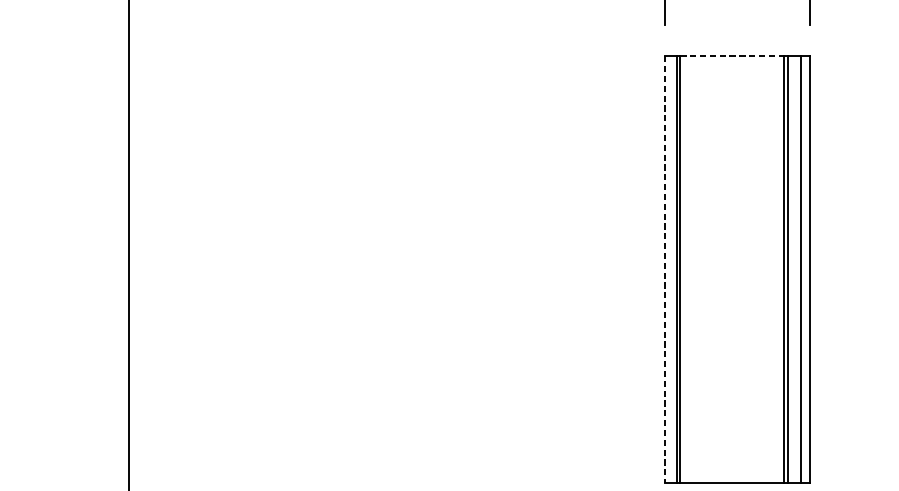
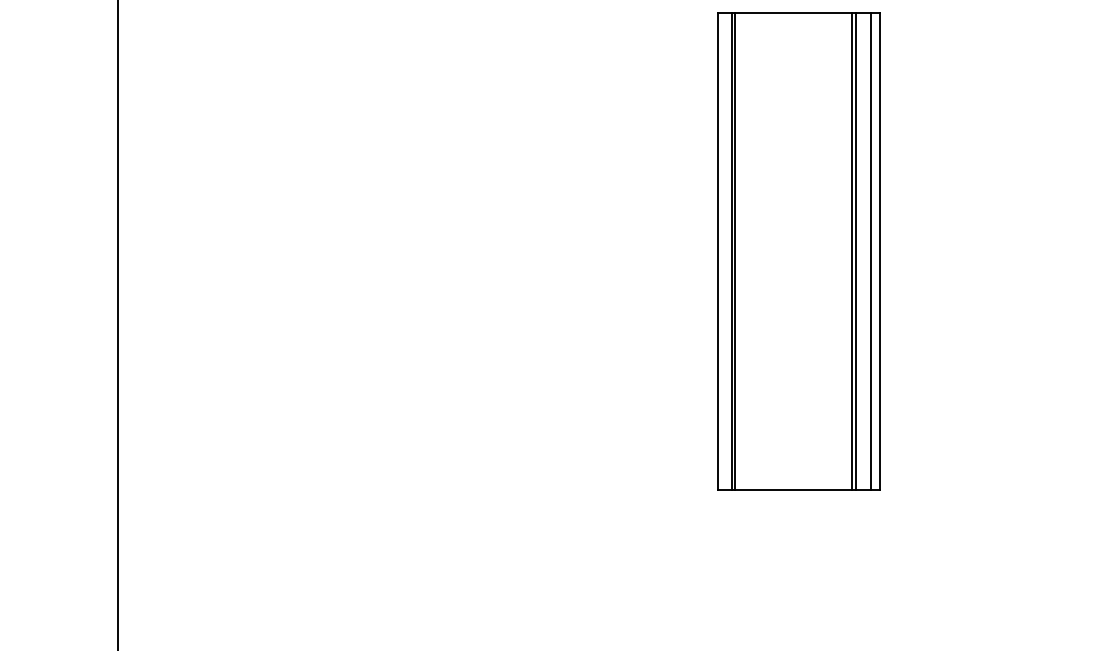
line: (733, 56) -> (794, 12), dashed -> solid
line: (665, 269) -> (718, 251), dashed -> solid

